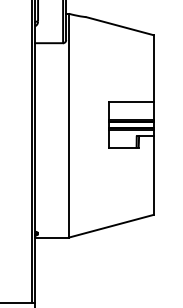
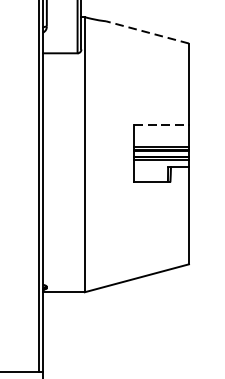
line: (119, 26) -> (146, 32), solid -> dashed
line: (132, 101) -> (162, 124), solid -> dashed

